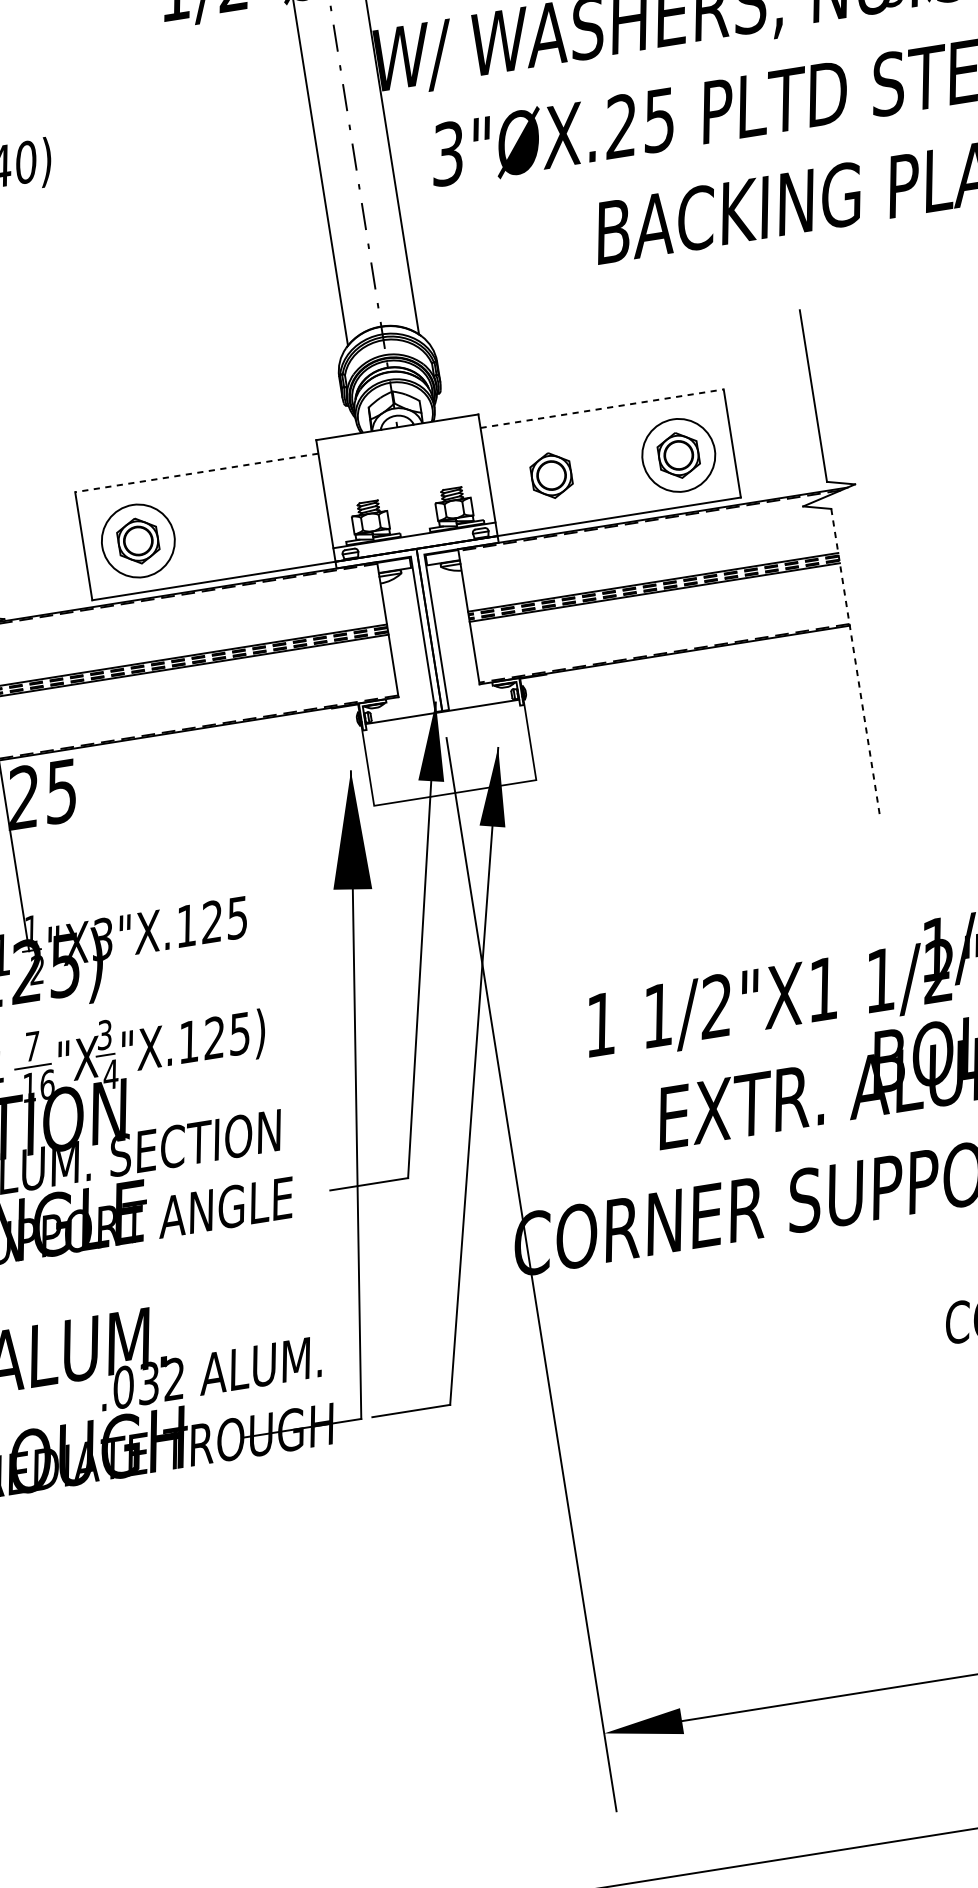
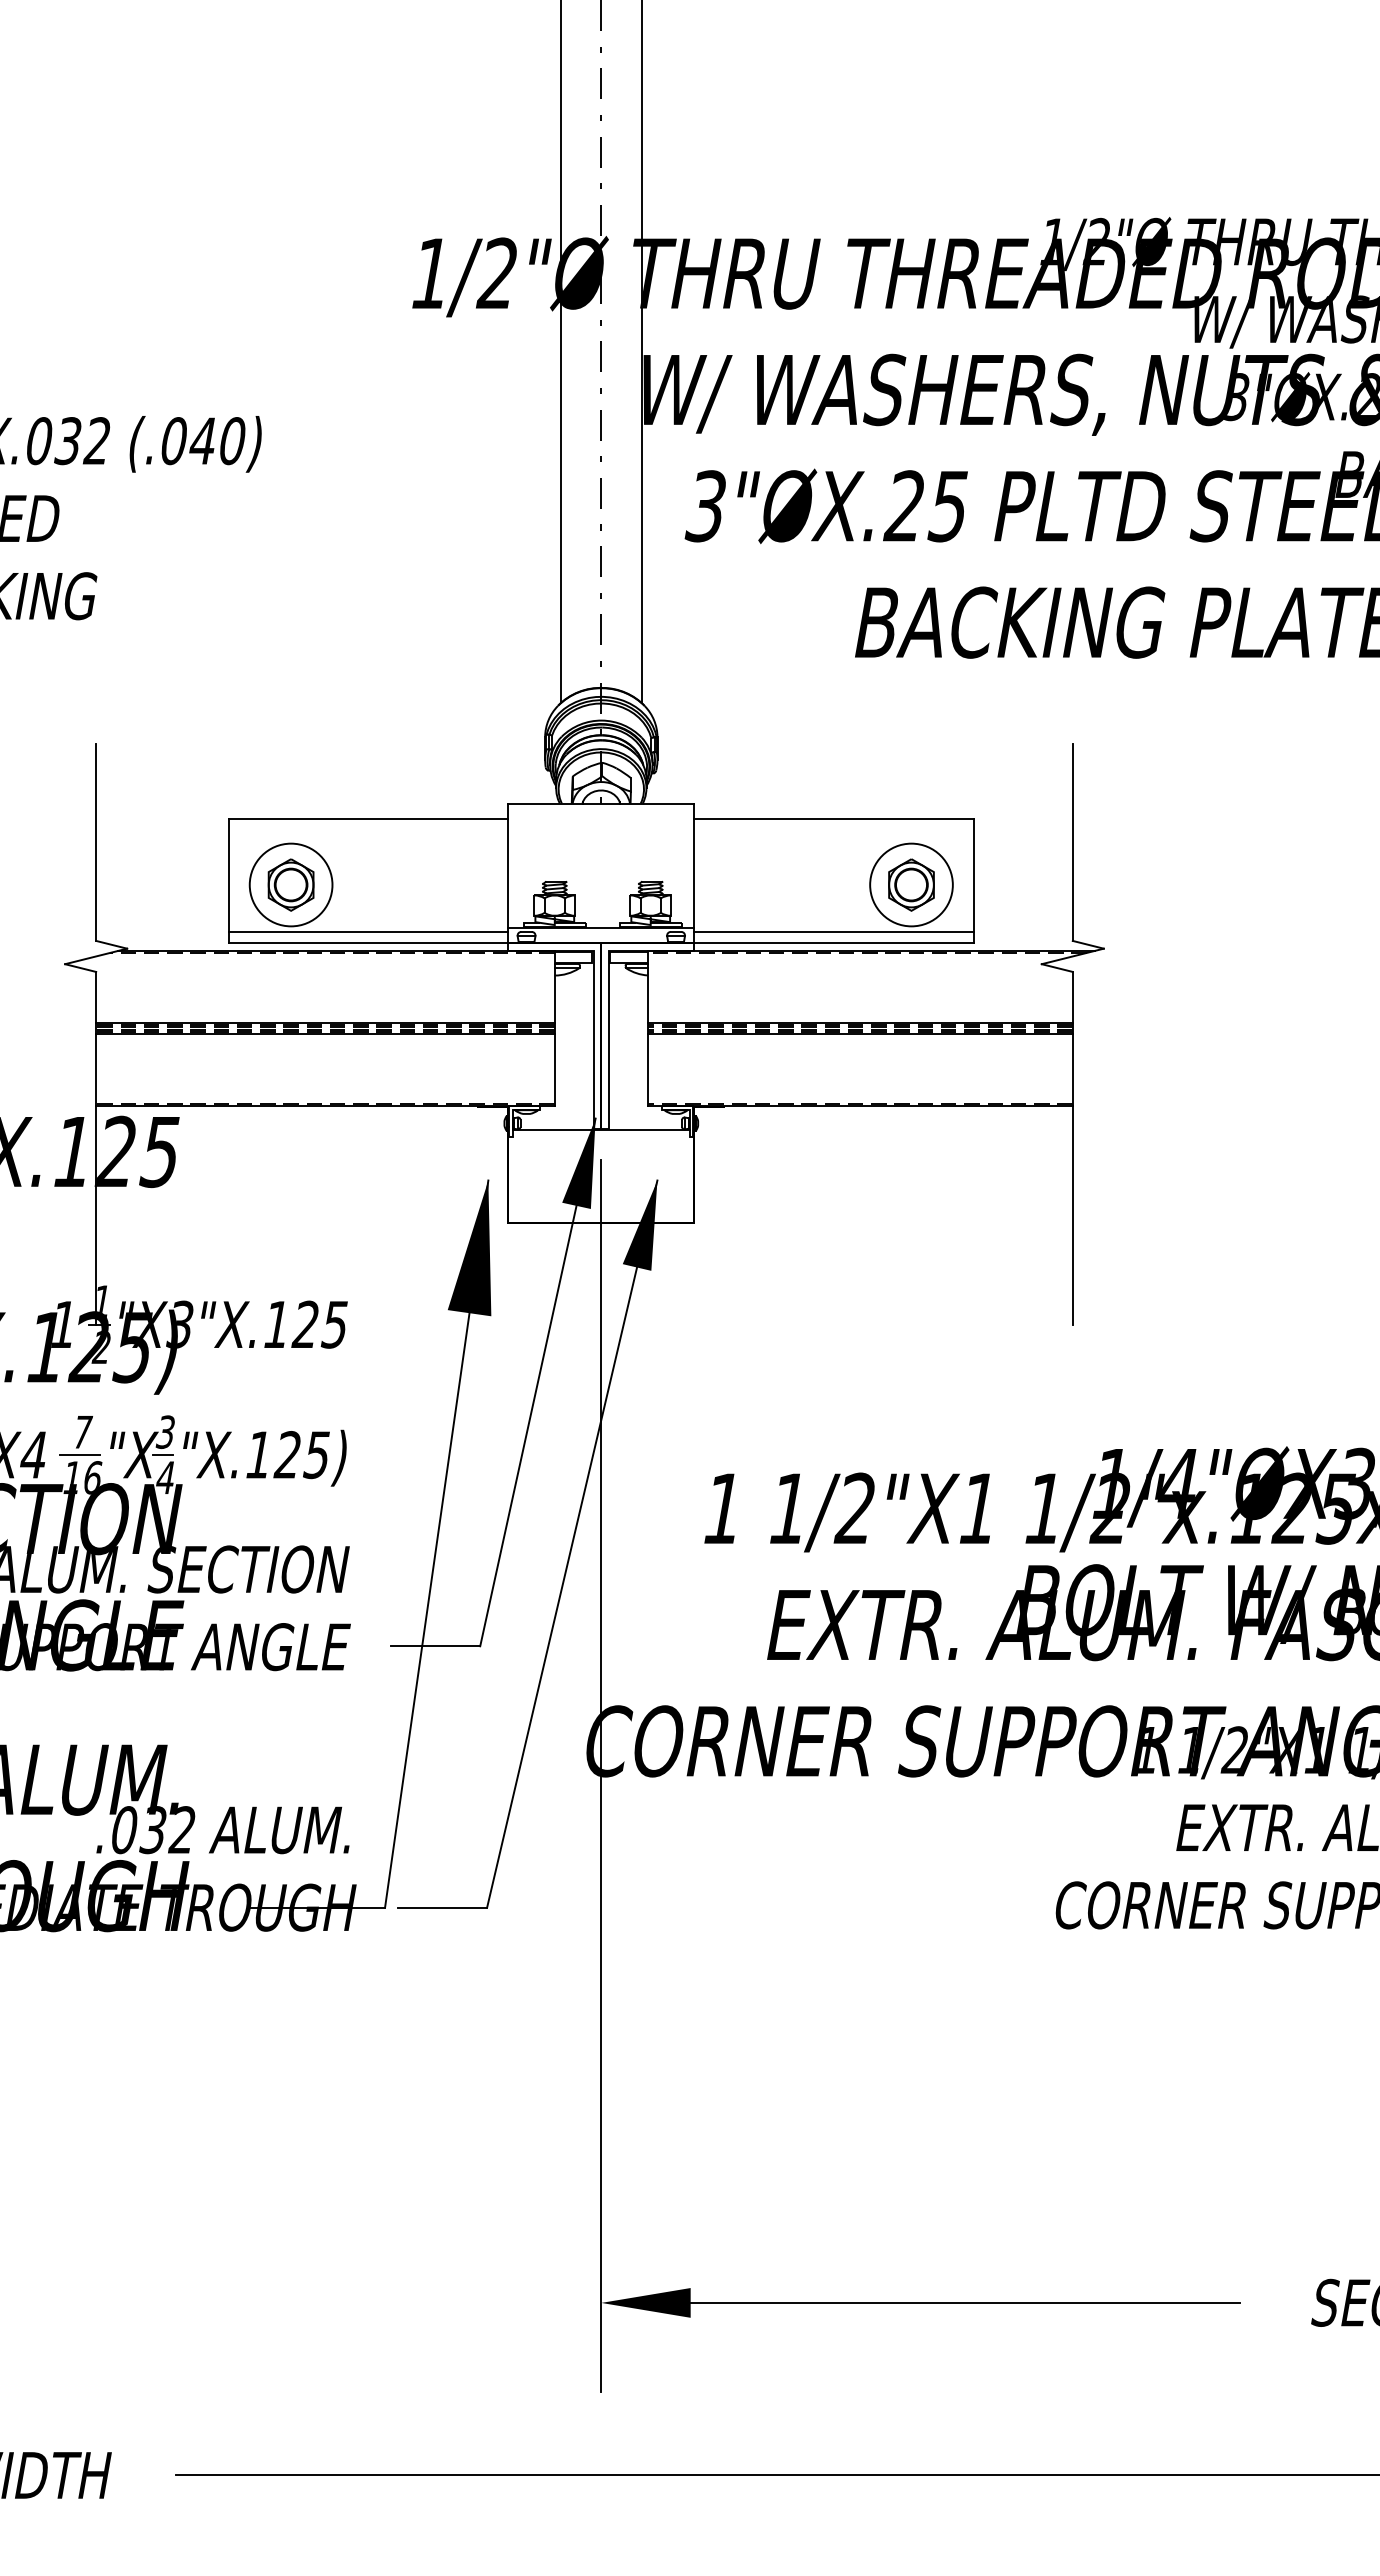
line: (601, 409) -> (833, 819), dashed -> solid
line: (196, 473) -> (368, 819), dashed -> solid
part: (551, 475) -> (765, 884), removed
line: (617, 506) -> (833, 931), added
line: (212, 570) -> (368, 931), added
line: (855, 662) -> (1072, 1148), dashed -> solid

